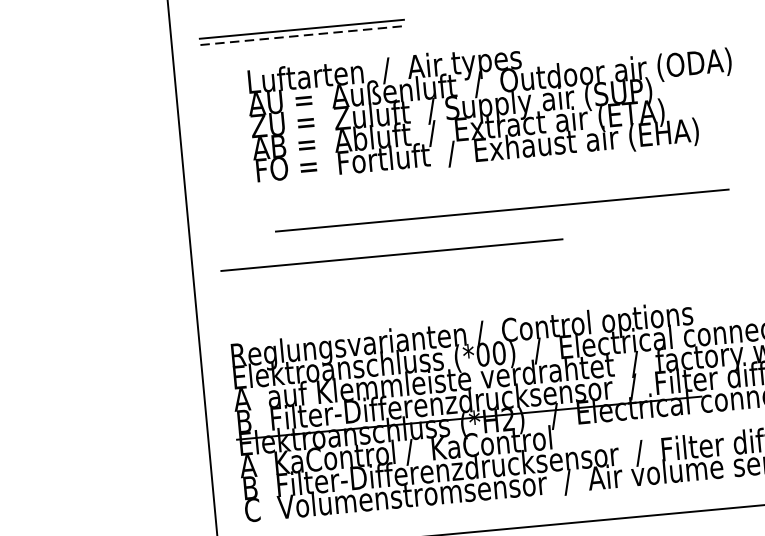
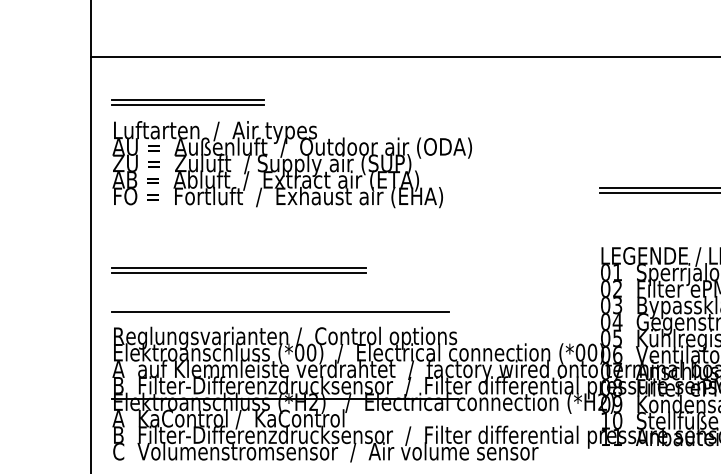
line: (302, 35) -> (188, 104), dashed -> solid
text: (491, 105) -> (291, 164), moved
line: (502, 210) -> (280, 311), moved
line: (391, 249) -> (239, 268), added

